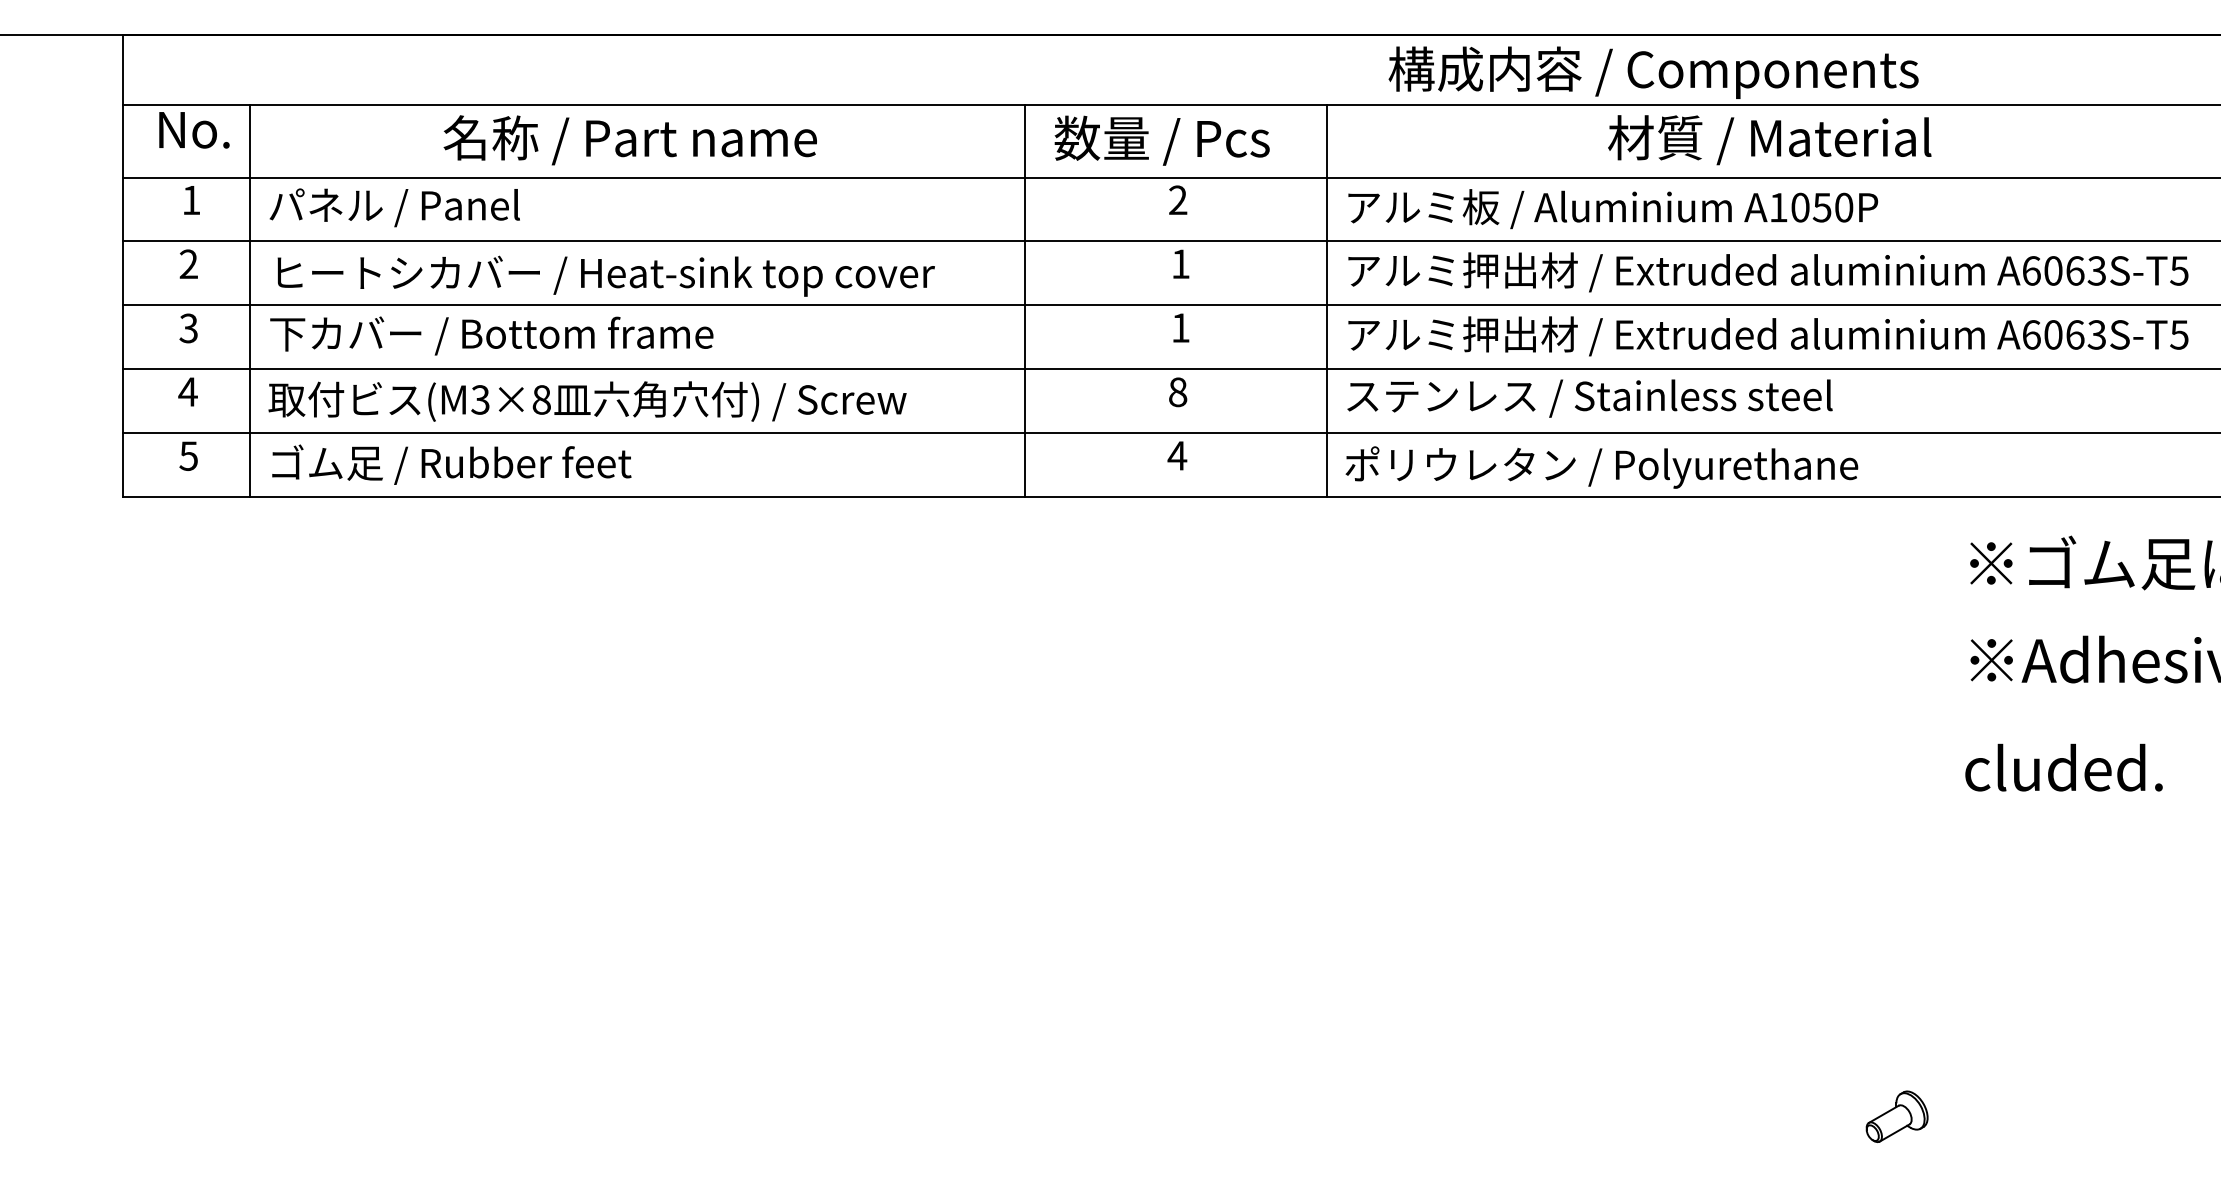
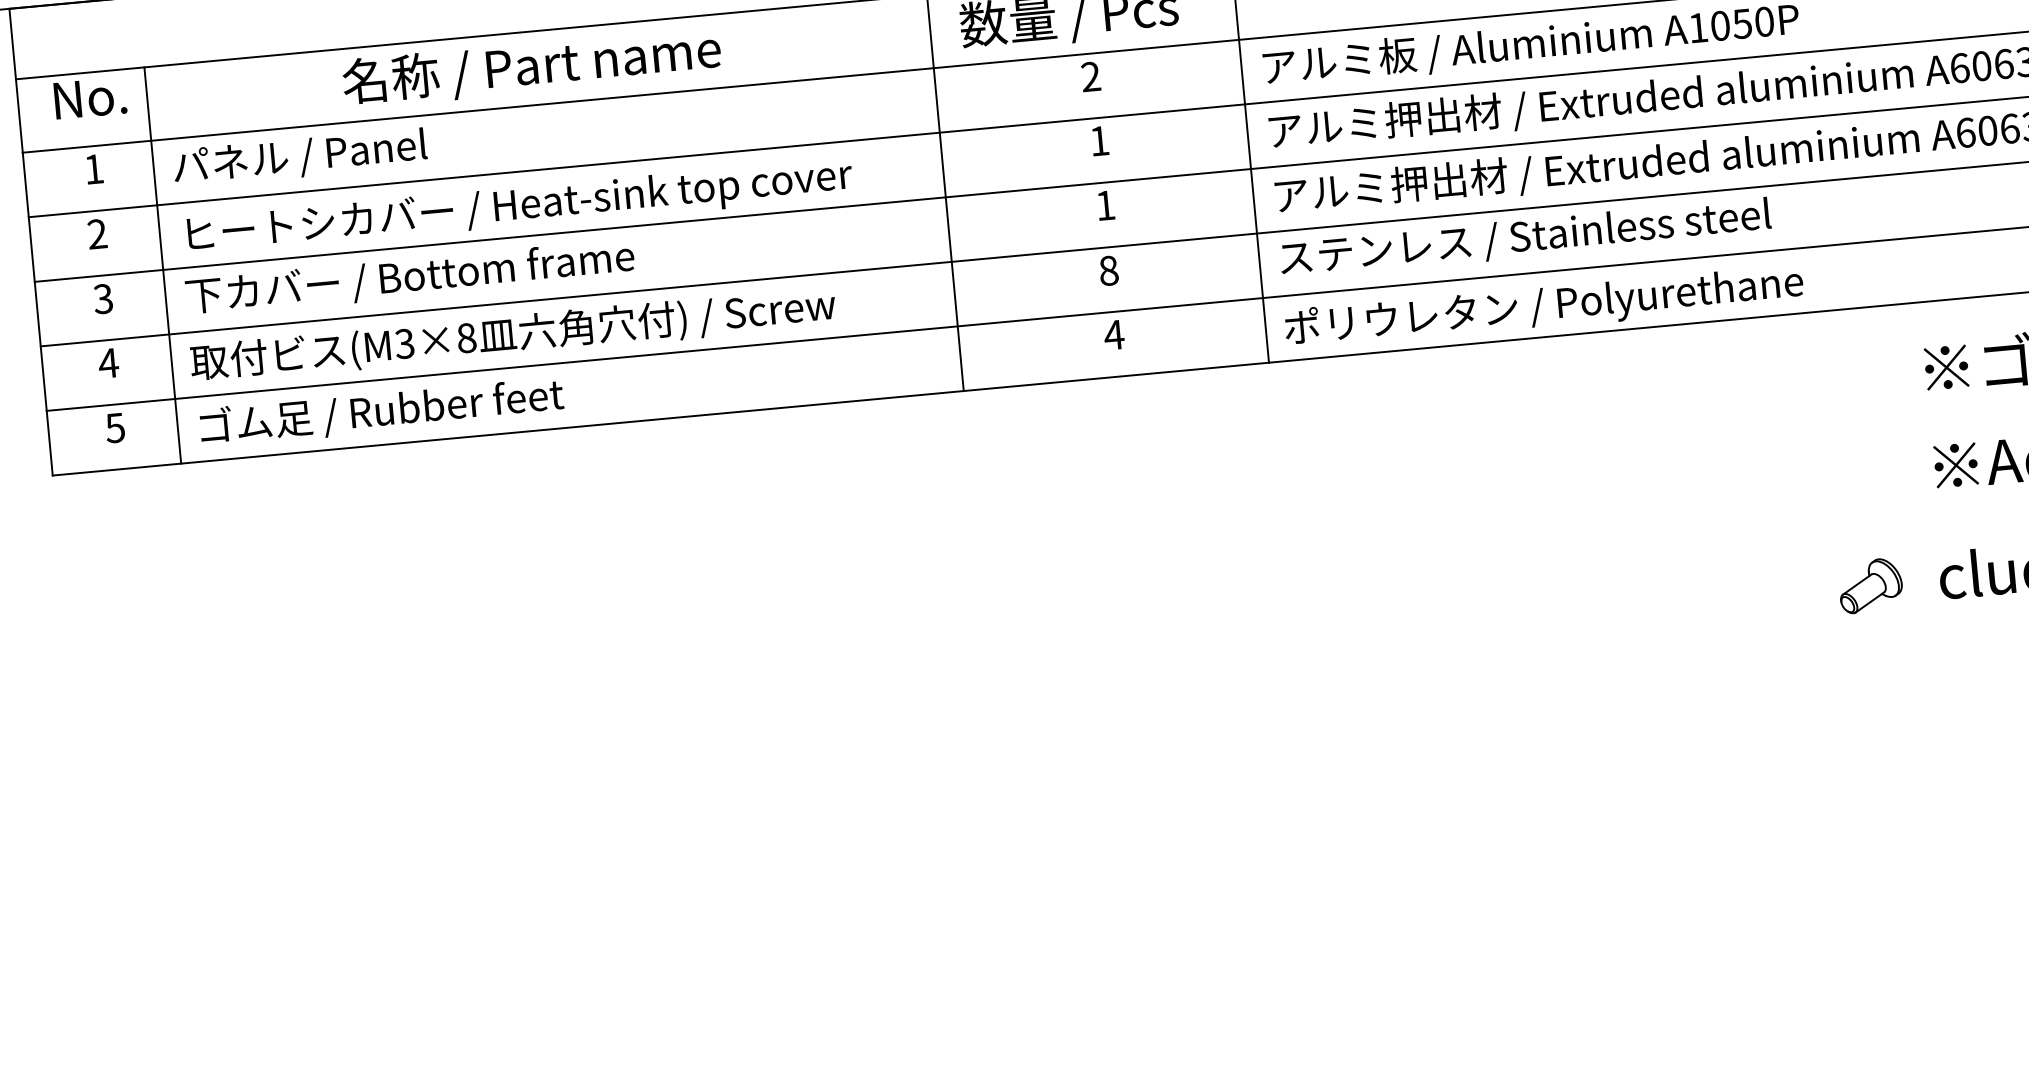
part: (1896, 1116) -> (1870, 585), moved

